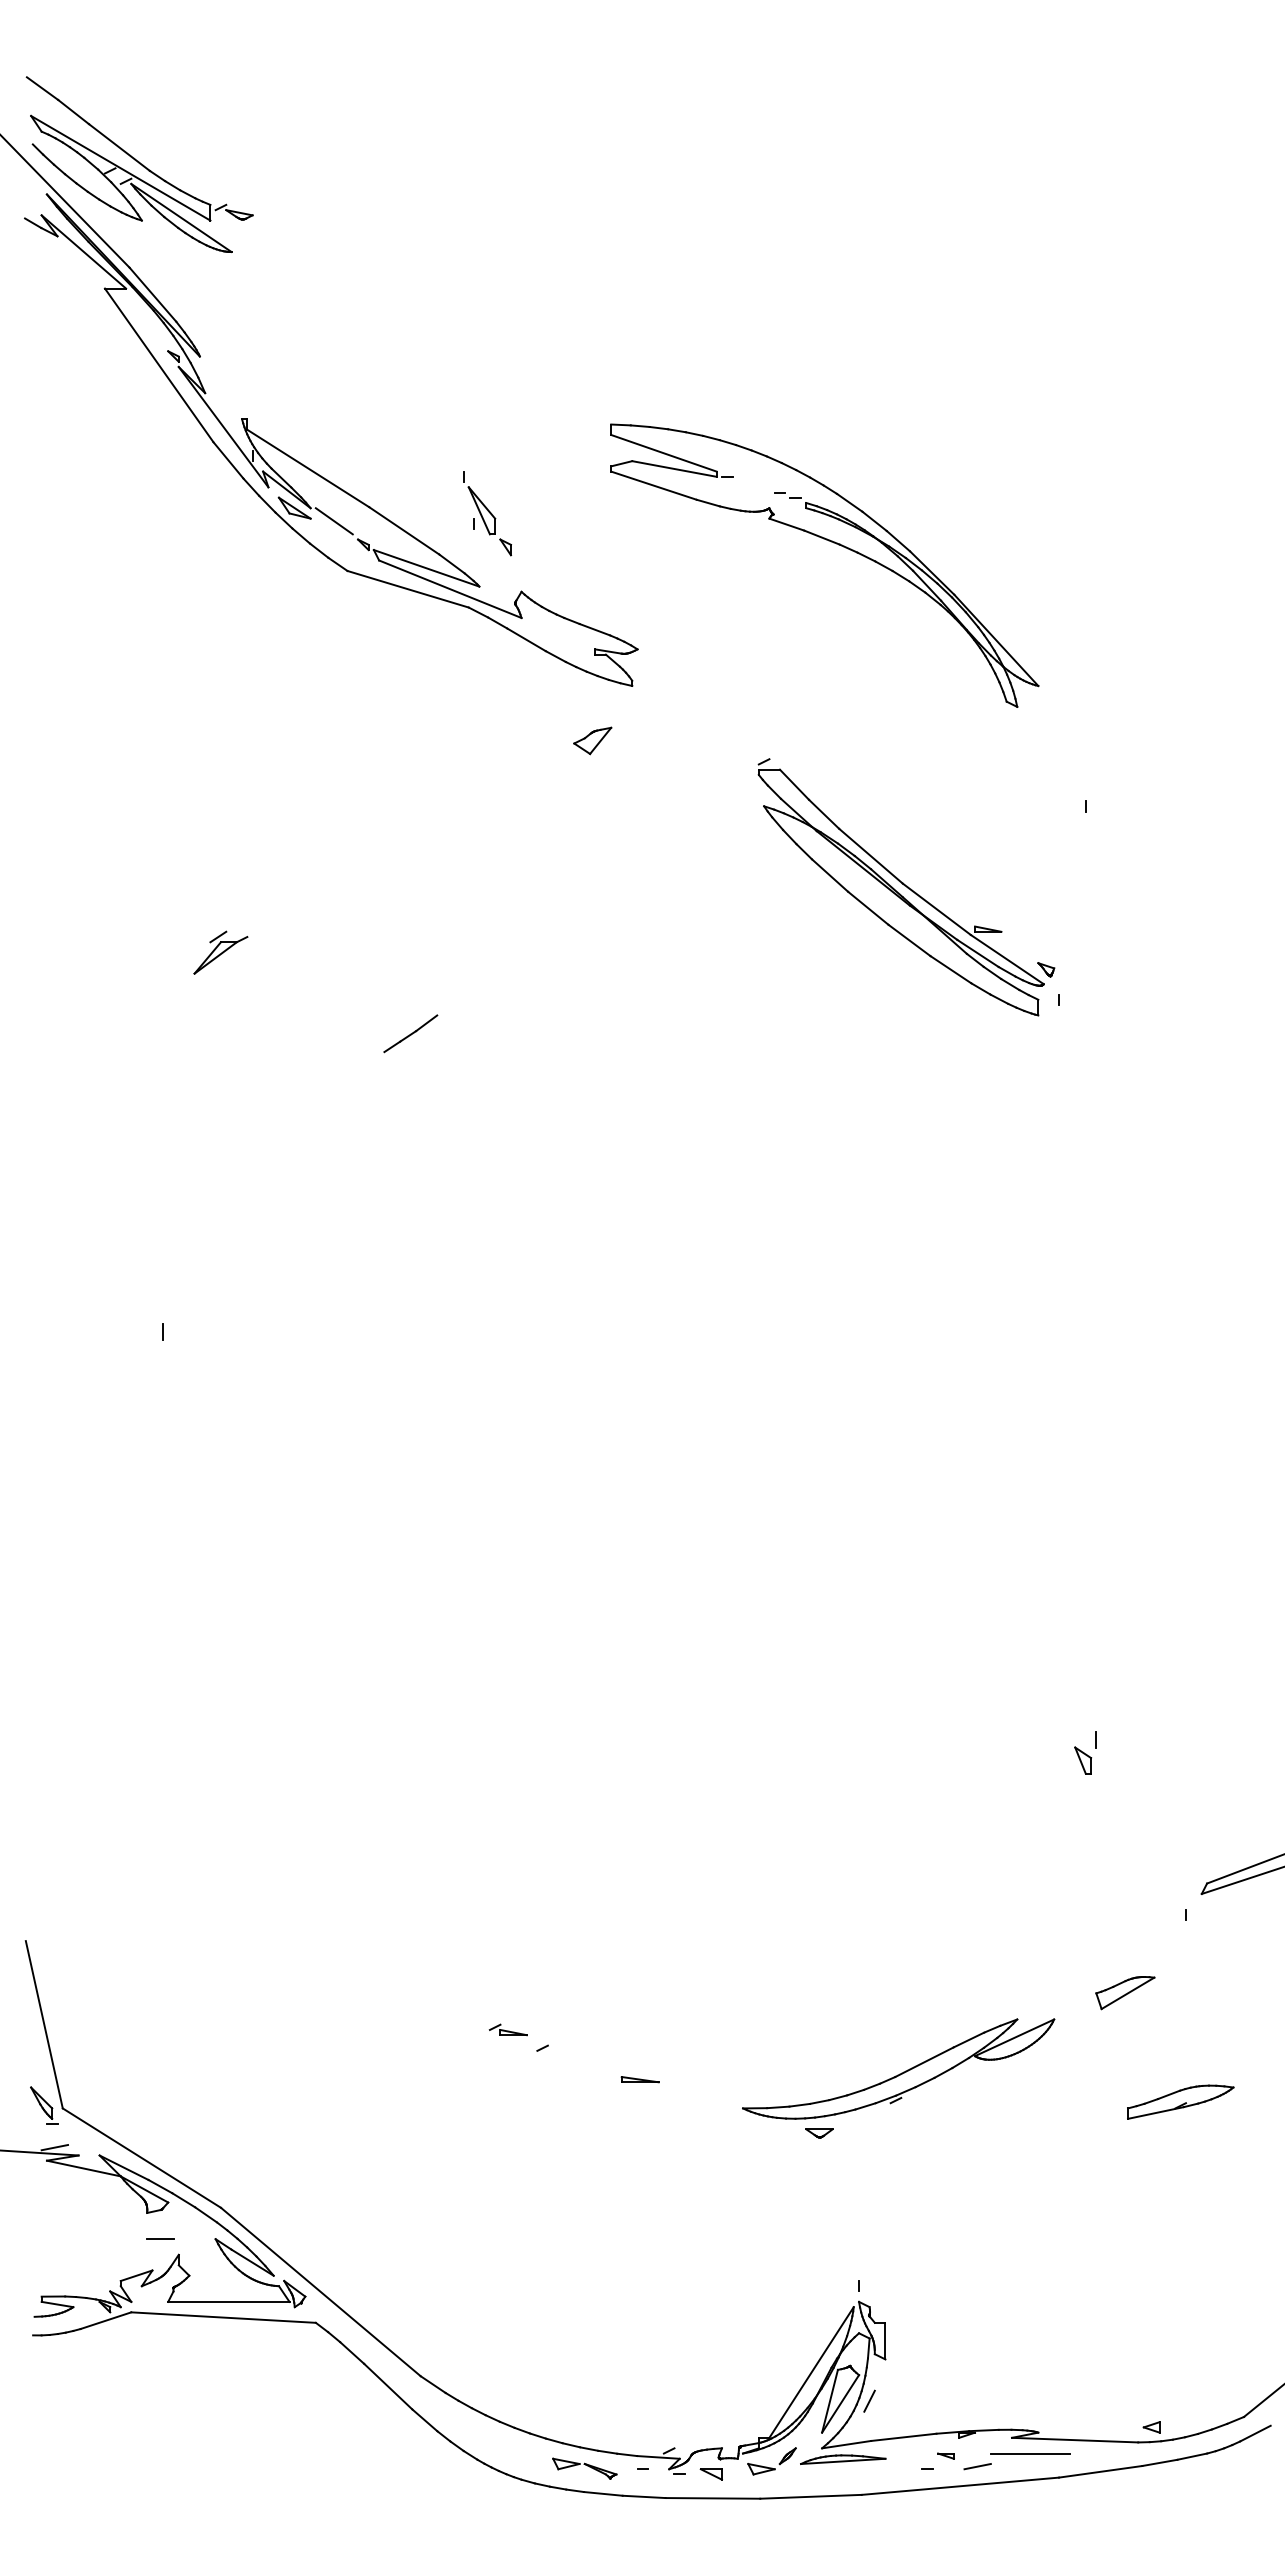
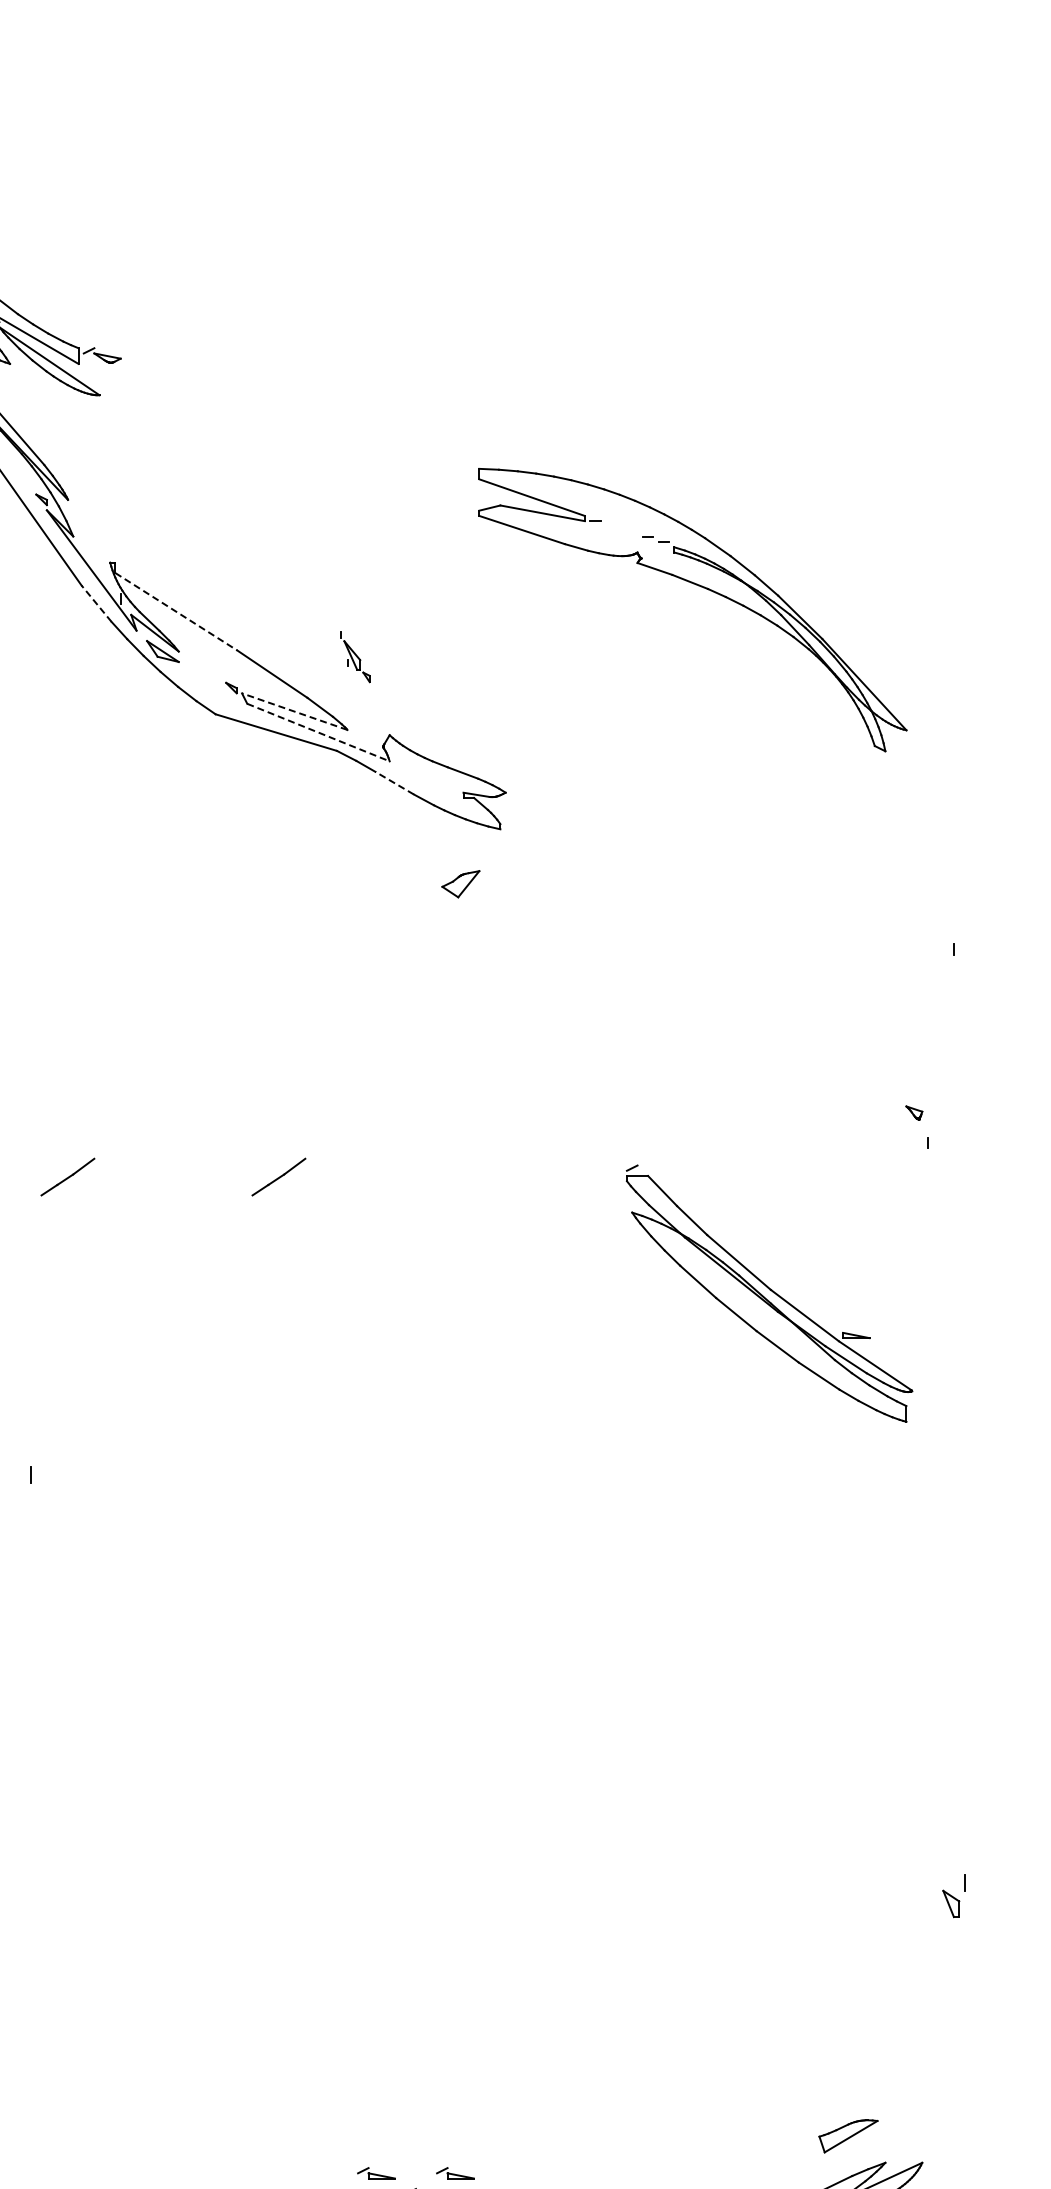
line: (228, 460) -> (96, 603), solid -> dashed
line: (308, 468) -> (176, 611), solid -> dashed
part: (487, 513) -> (355, 656), size x0.6
line: (333, 521) -> (201, 664), removed
part: (833, 543) -> (701, 587), moved
line: (426, 568) -> (294, 711), solid -> dashed
line: (450, 589) -> (318, 732), solid -> dashed
line: (526, 639) -> (394, 782), solid -> dashed
part: (900, 887) -> (768, 1293), moved
part: (220, 952) -> (88, 1095), removed
part: (199, 1033) -> (67, 1176), added
part: (1125, 1993) -> (848, 2136), moved
part: (586, 2029) -> (454, 2172), added

